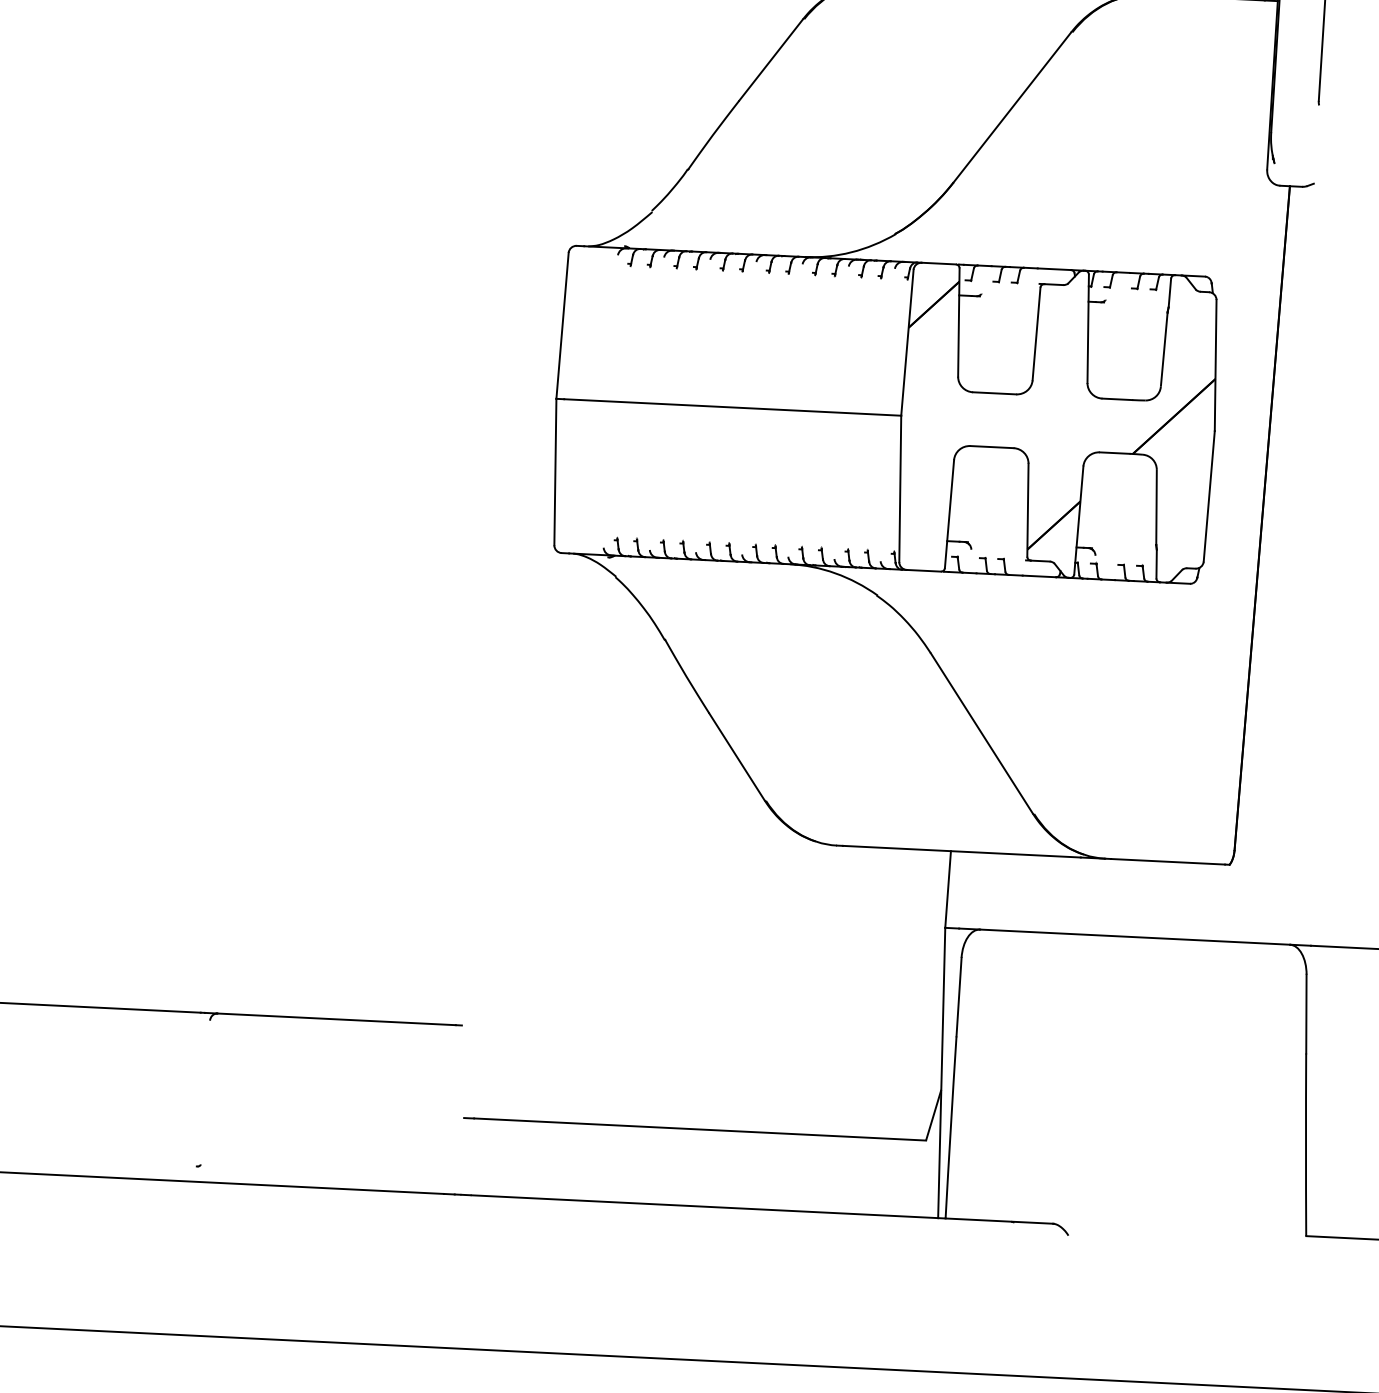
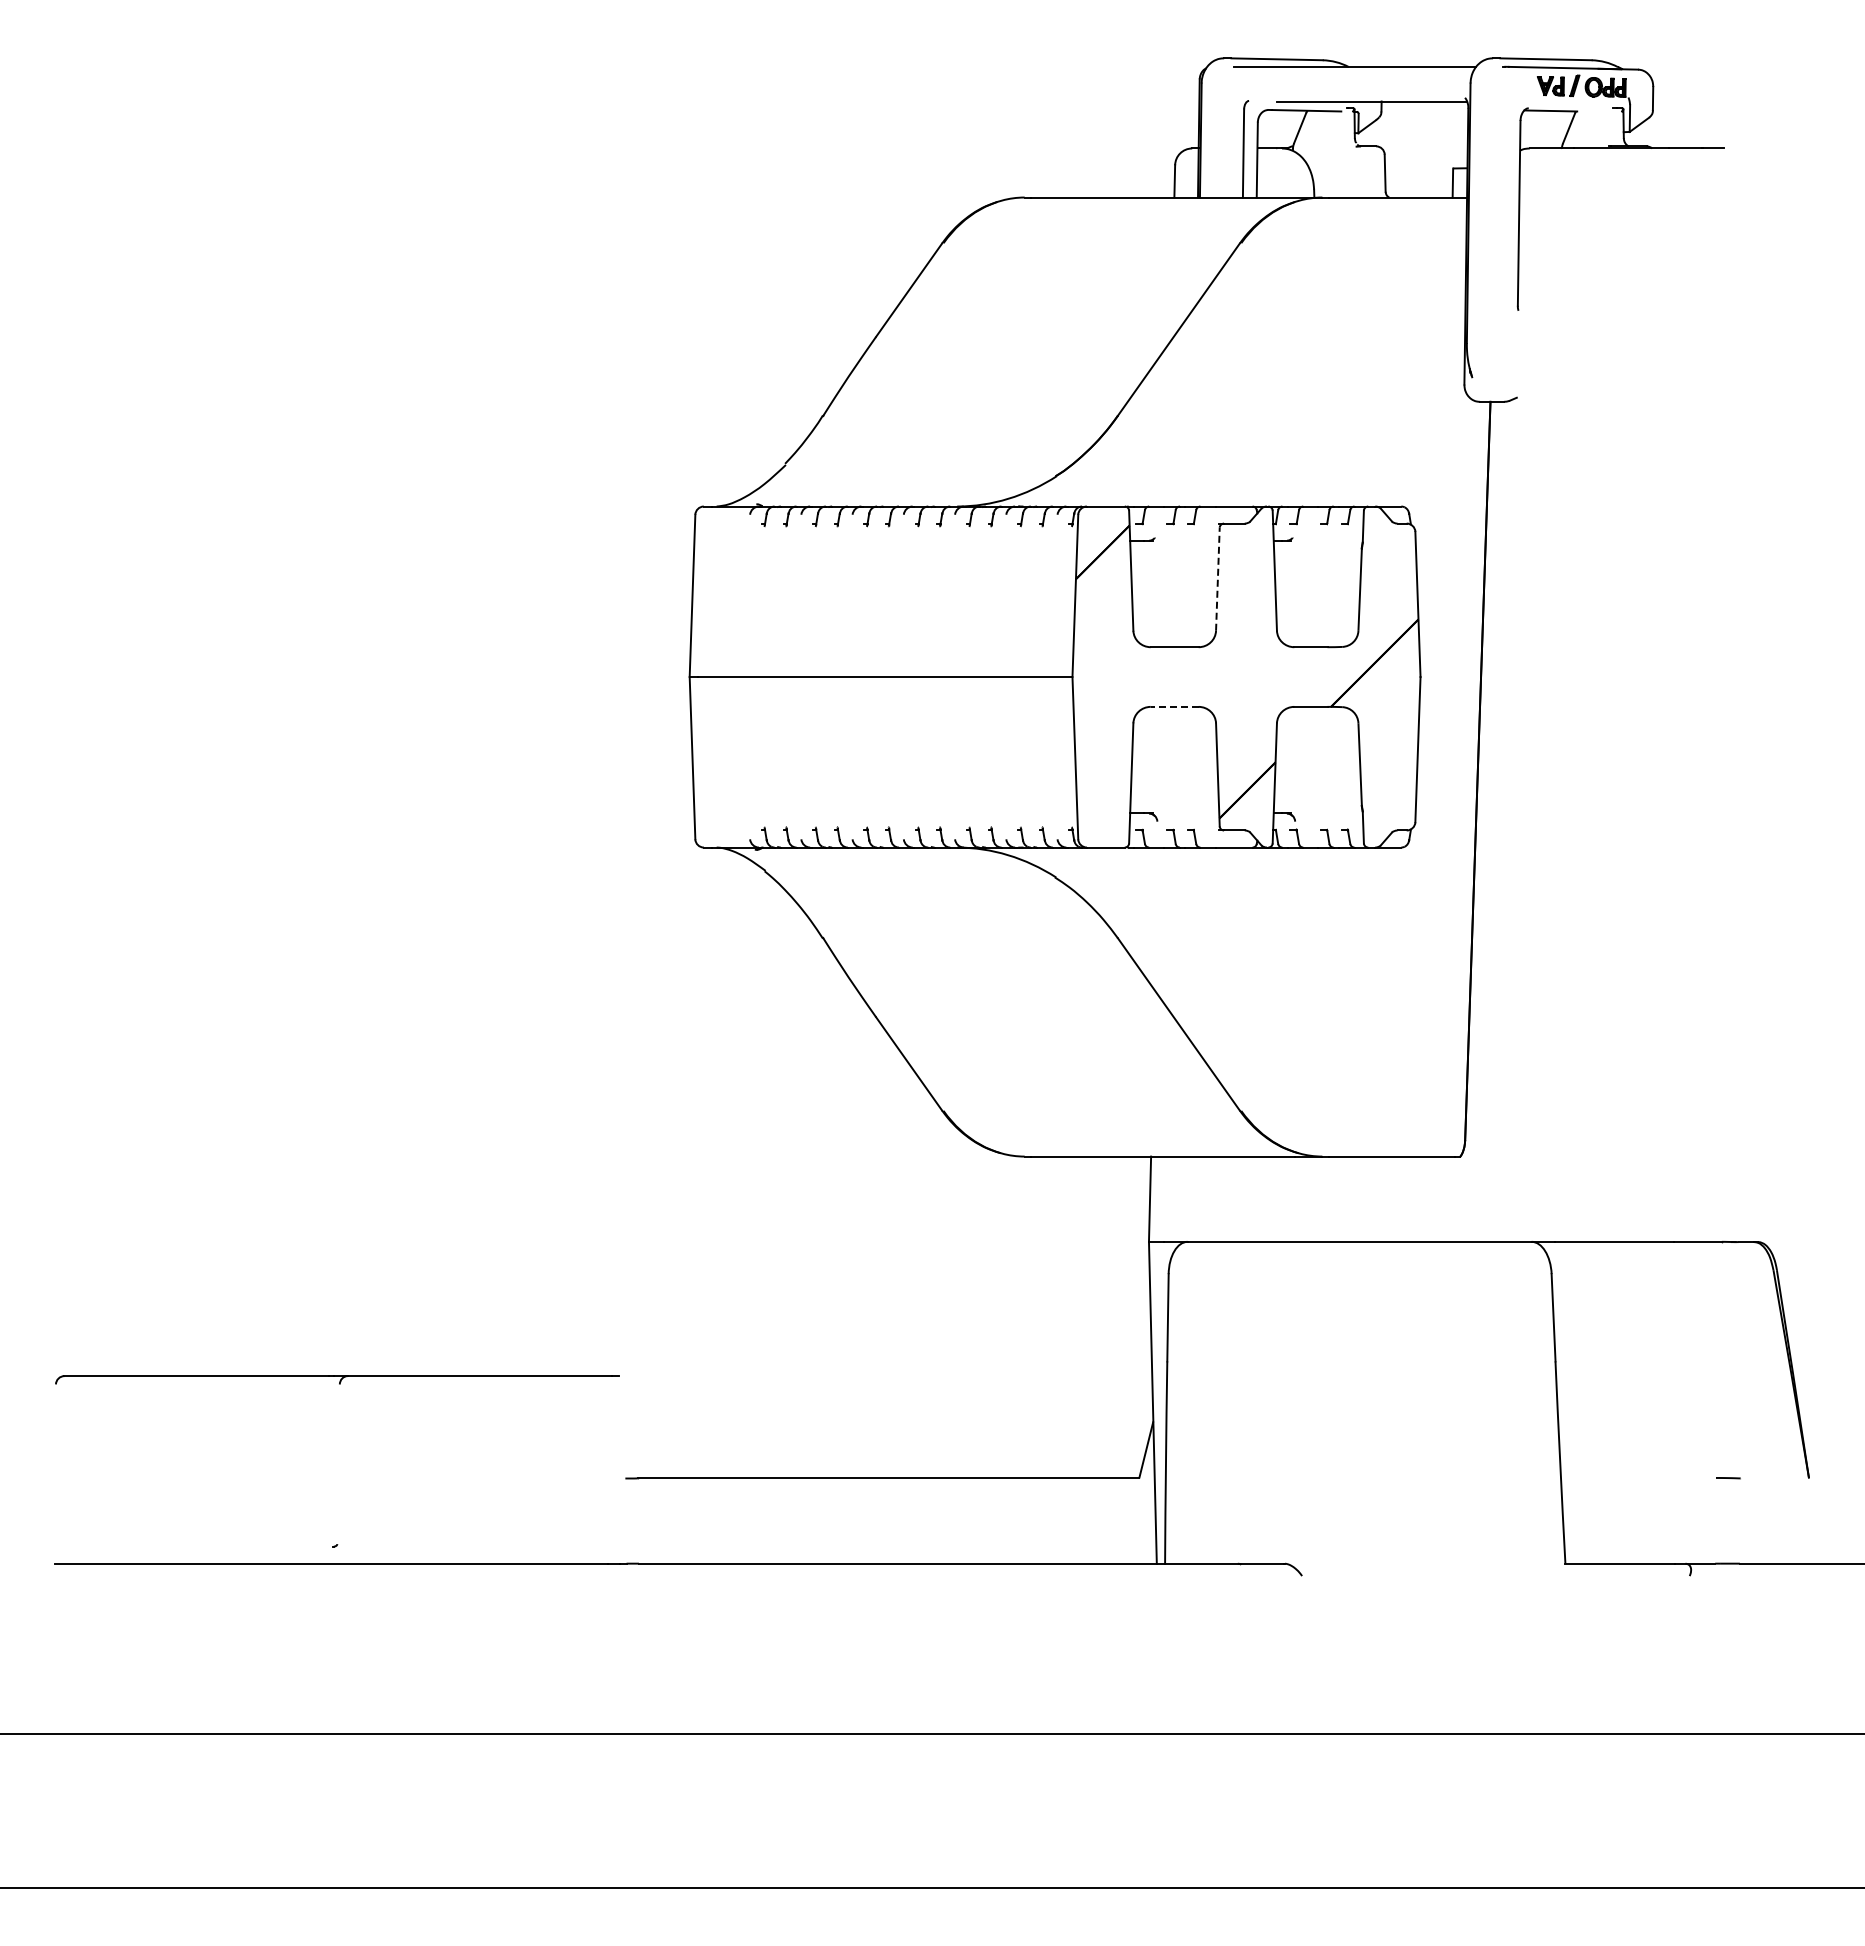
line: (1036, 334) -> (1217, 579), solid -> dashed
line: (991, 446) -> (1174, 706), solid -> dashed

